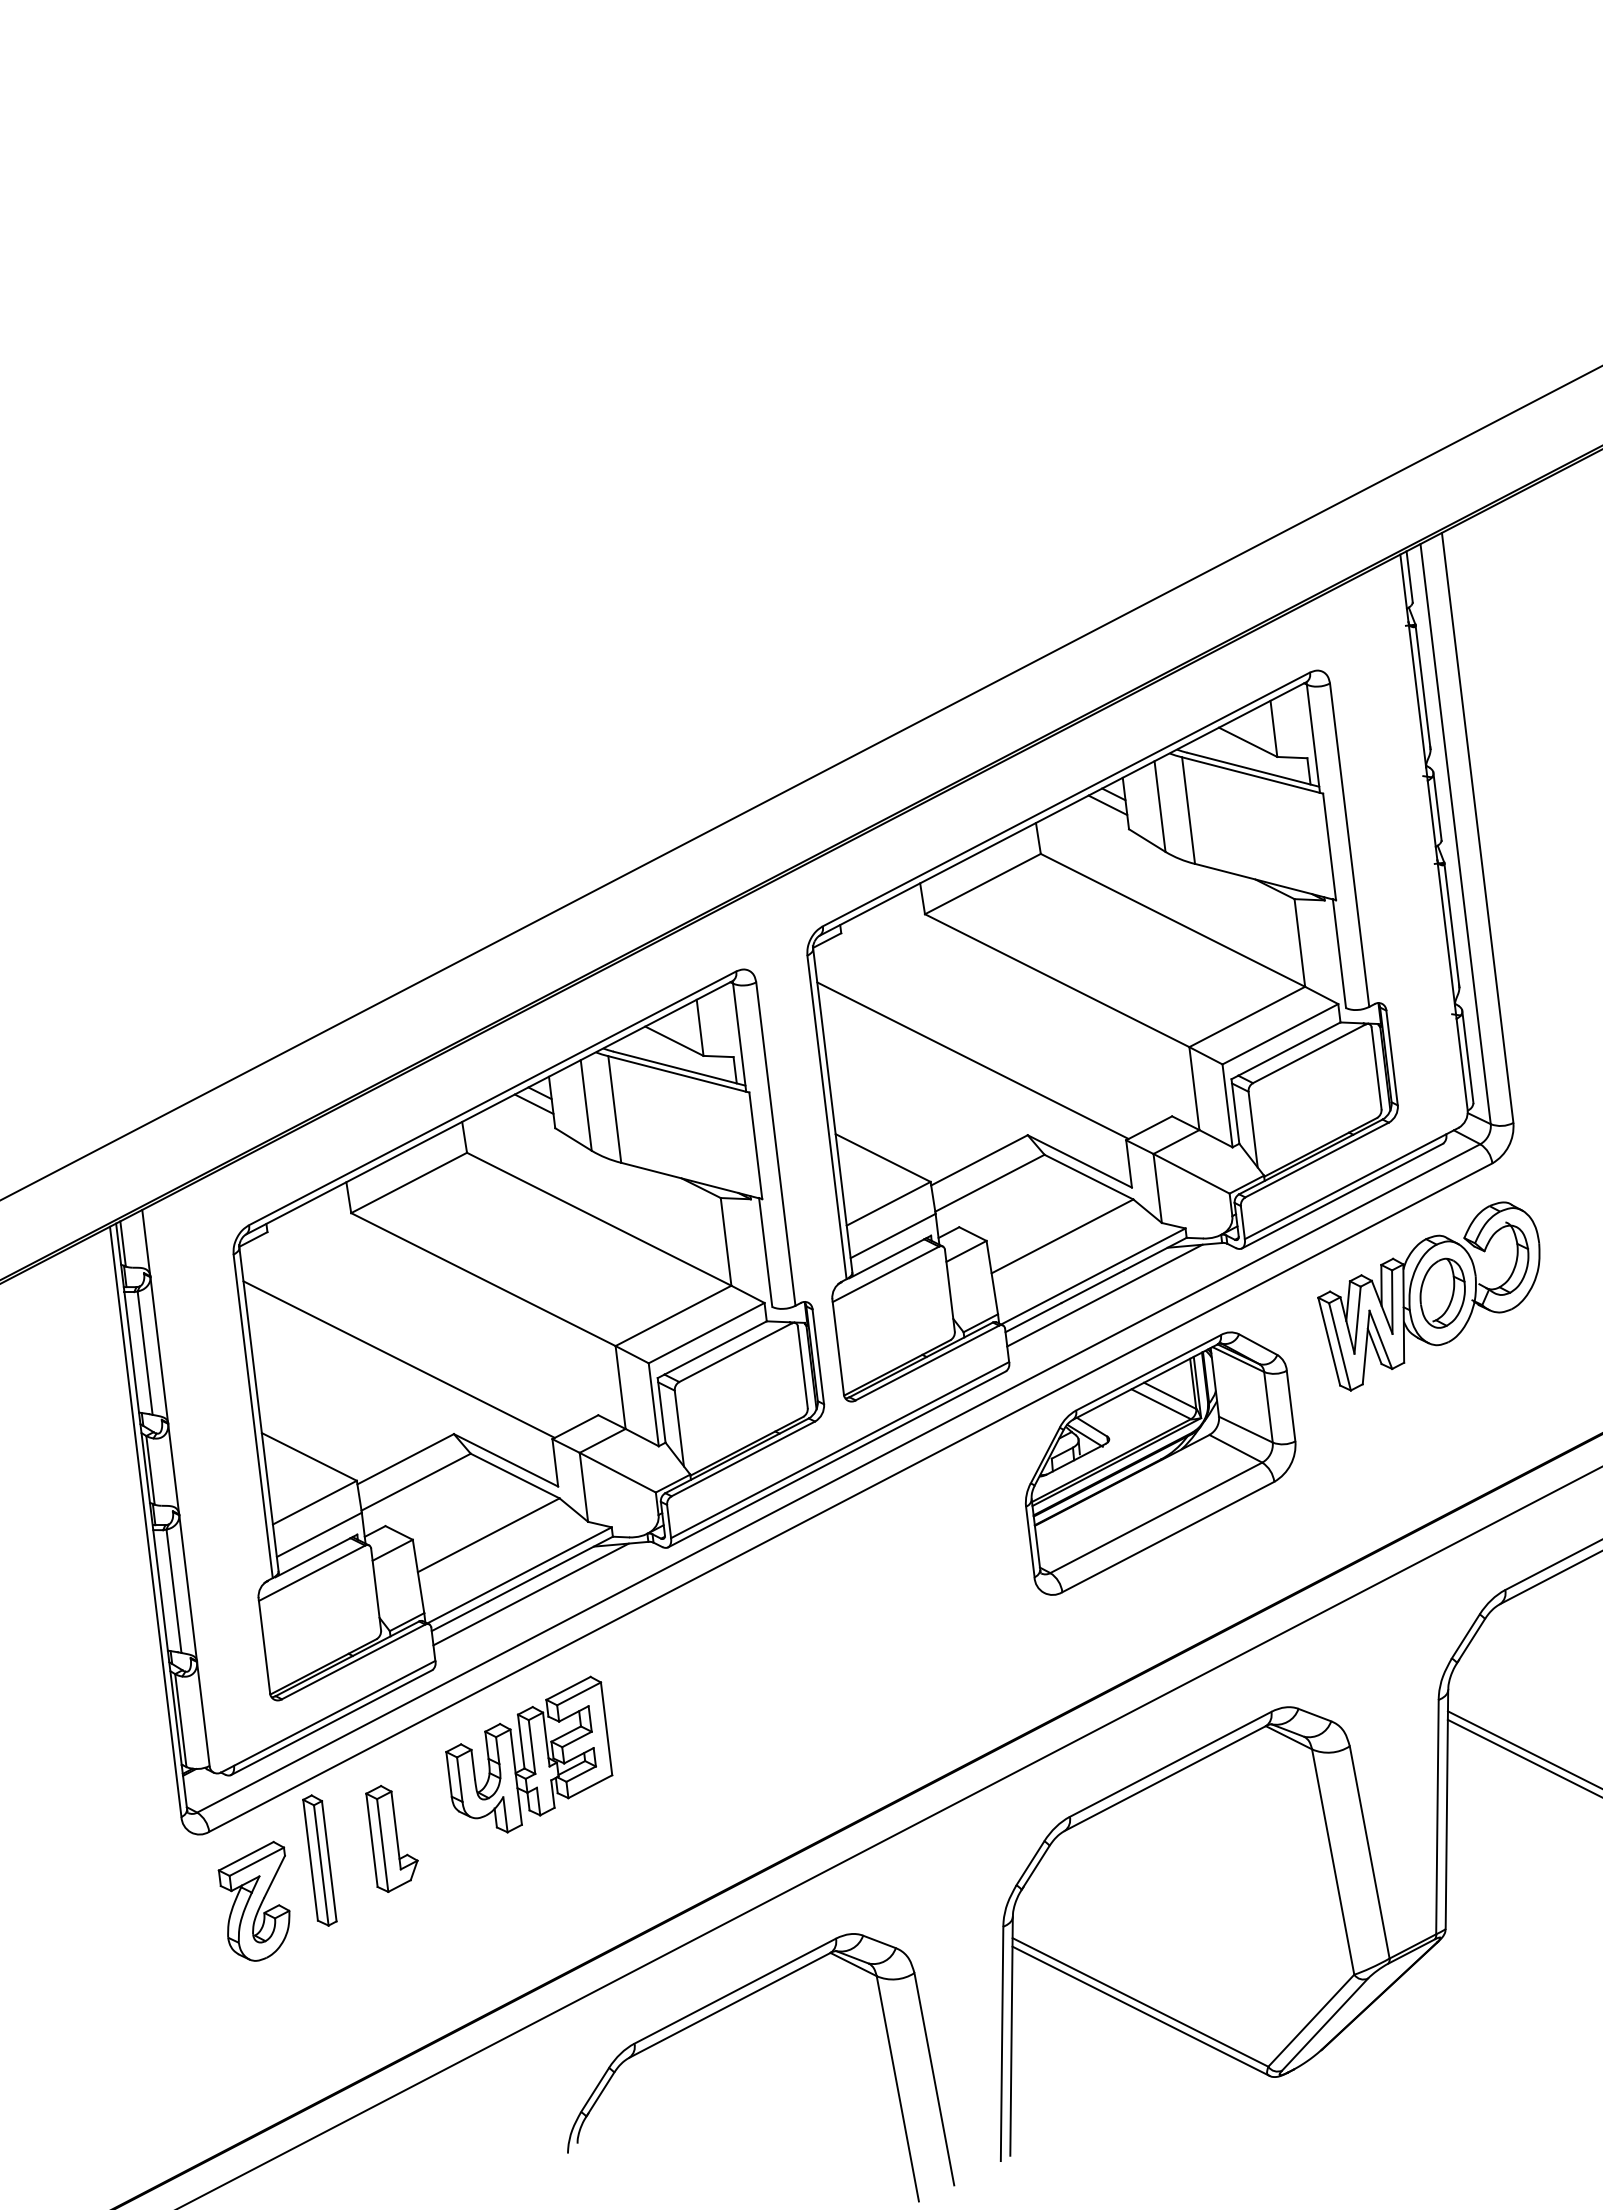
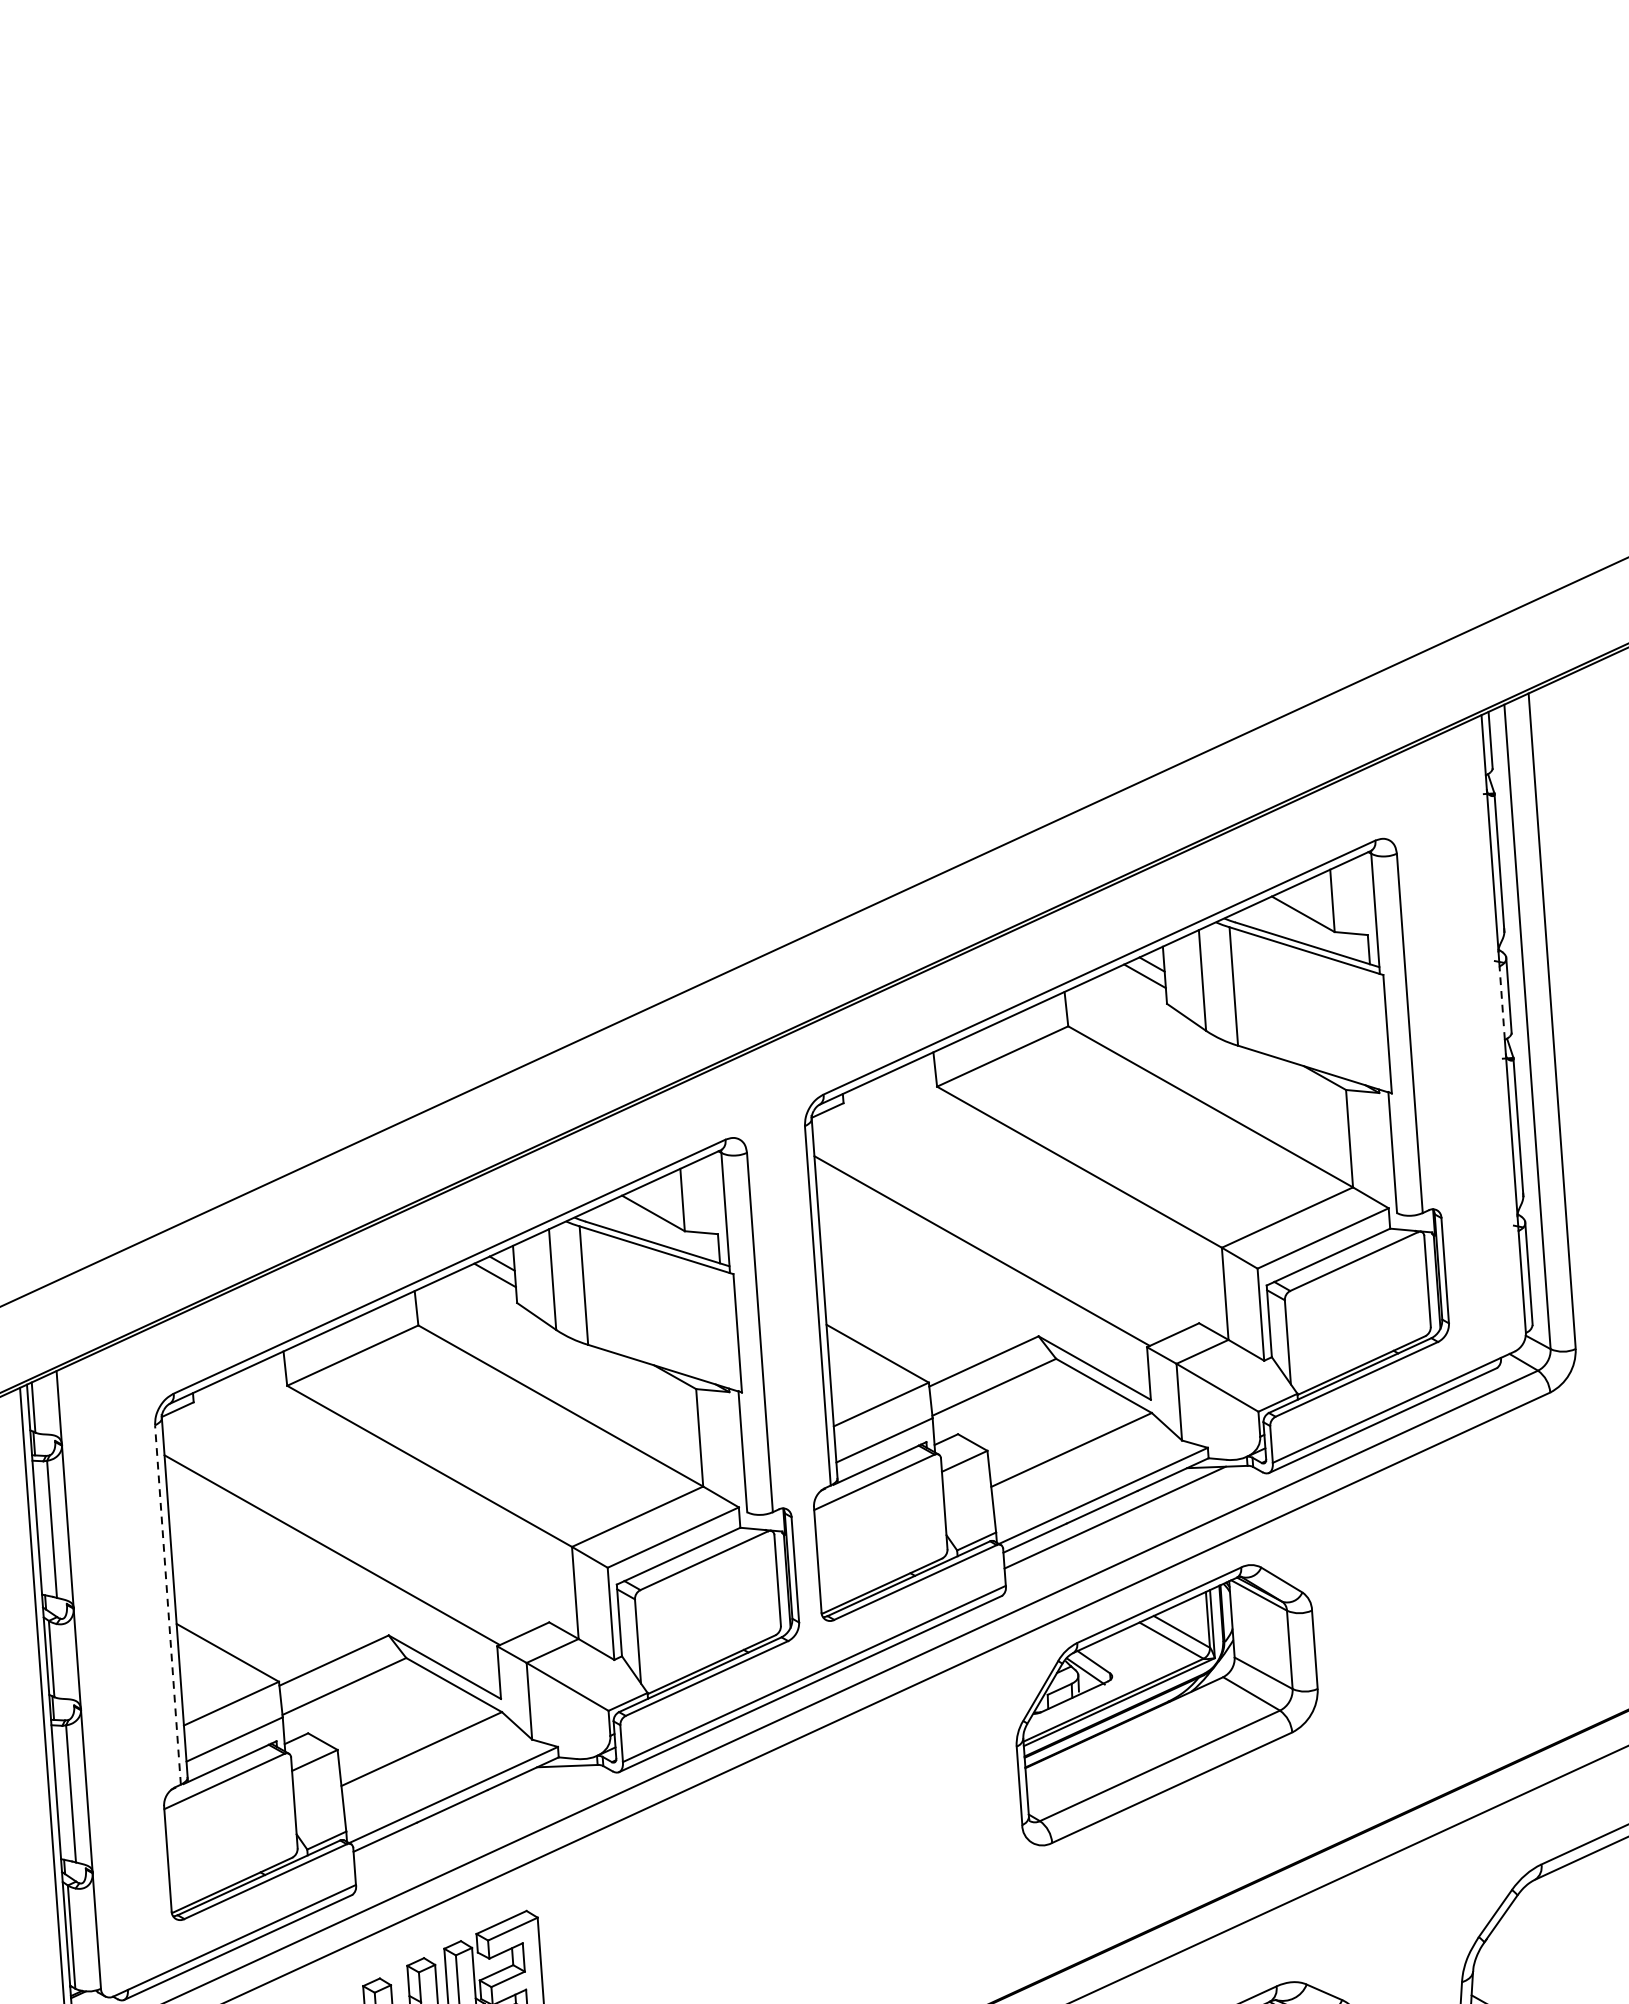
line: (1431, 813) -> (1501, 1002), solid -> dashed
part: (1428, 1296) -> (1472, 1536), removed
line: (253, 1416) -> (168, 1605), solid -> dashed
line: (530, 1594) -> (464, 1816), removed

